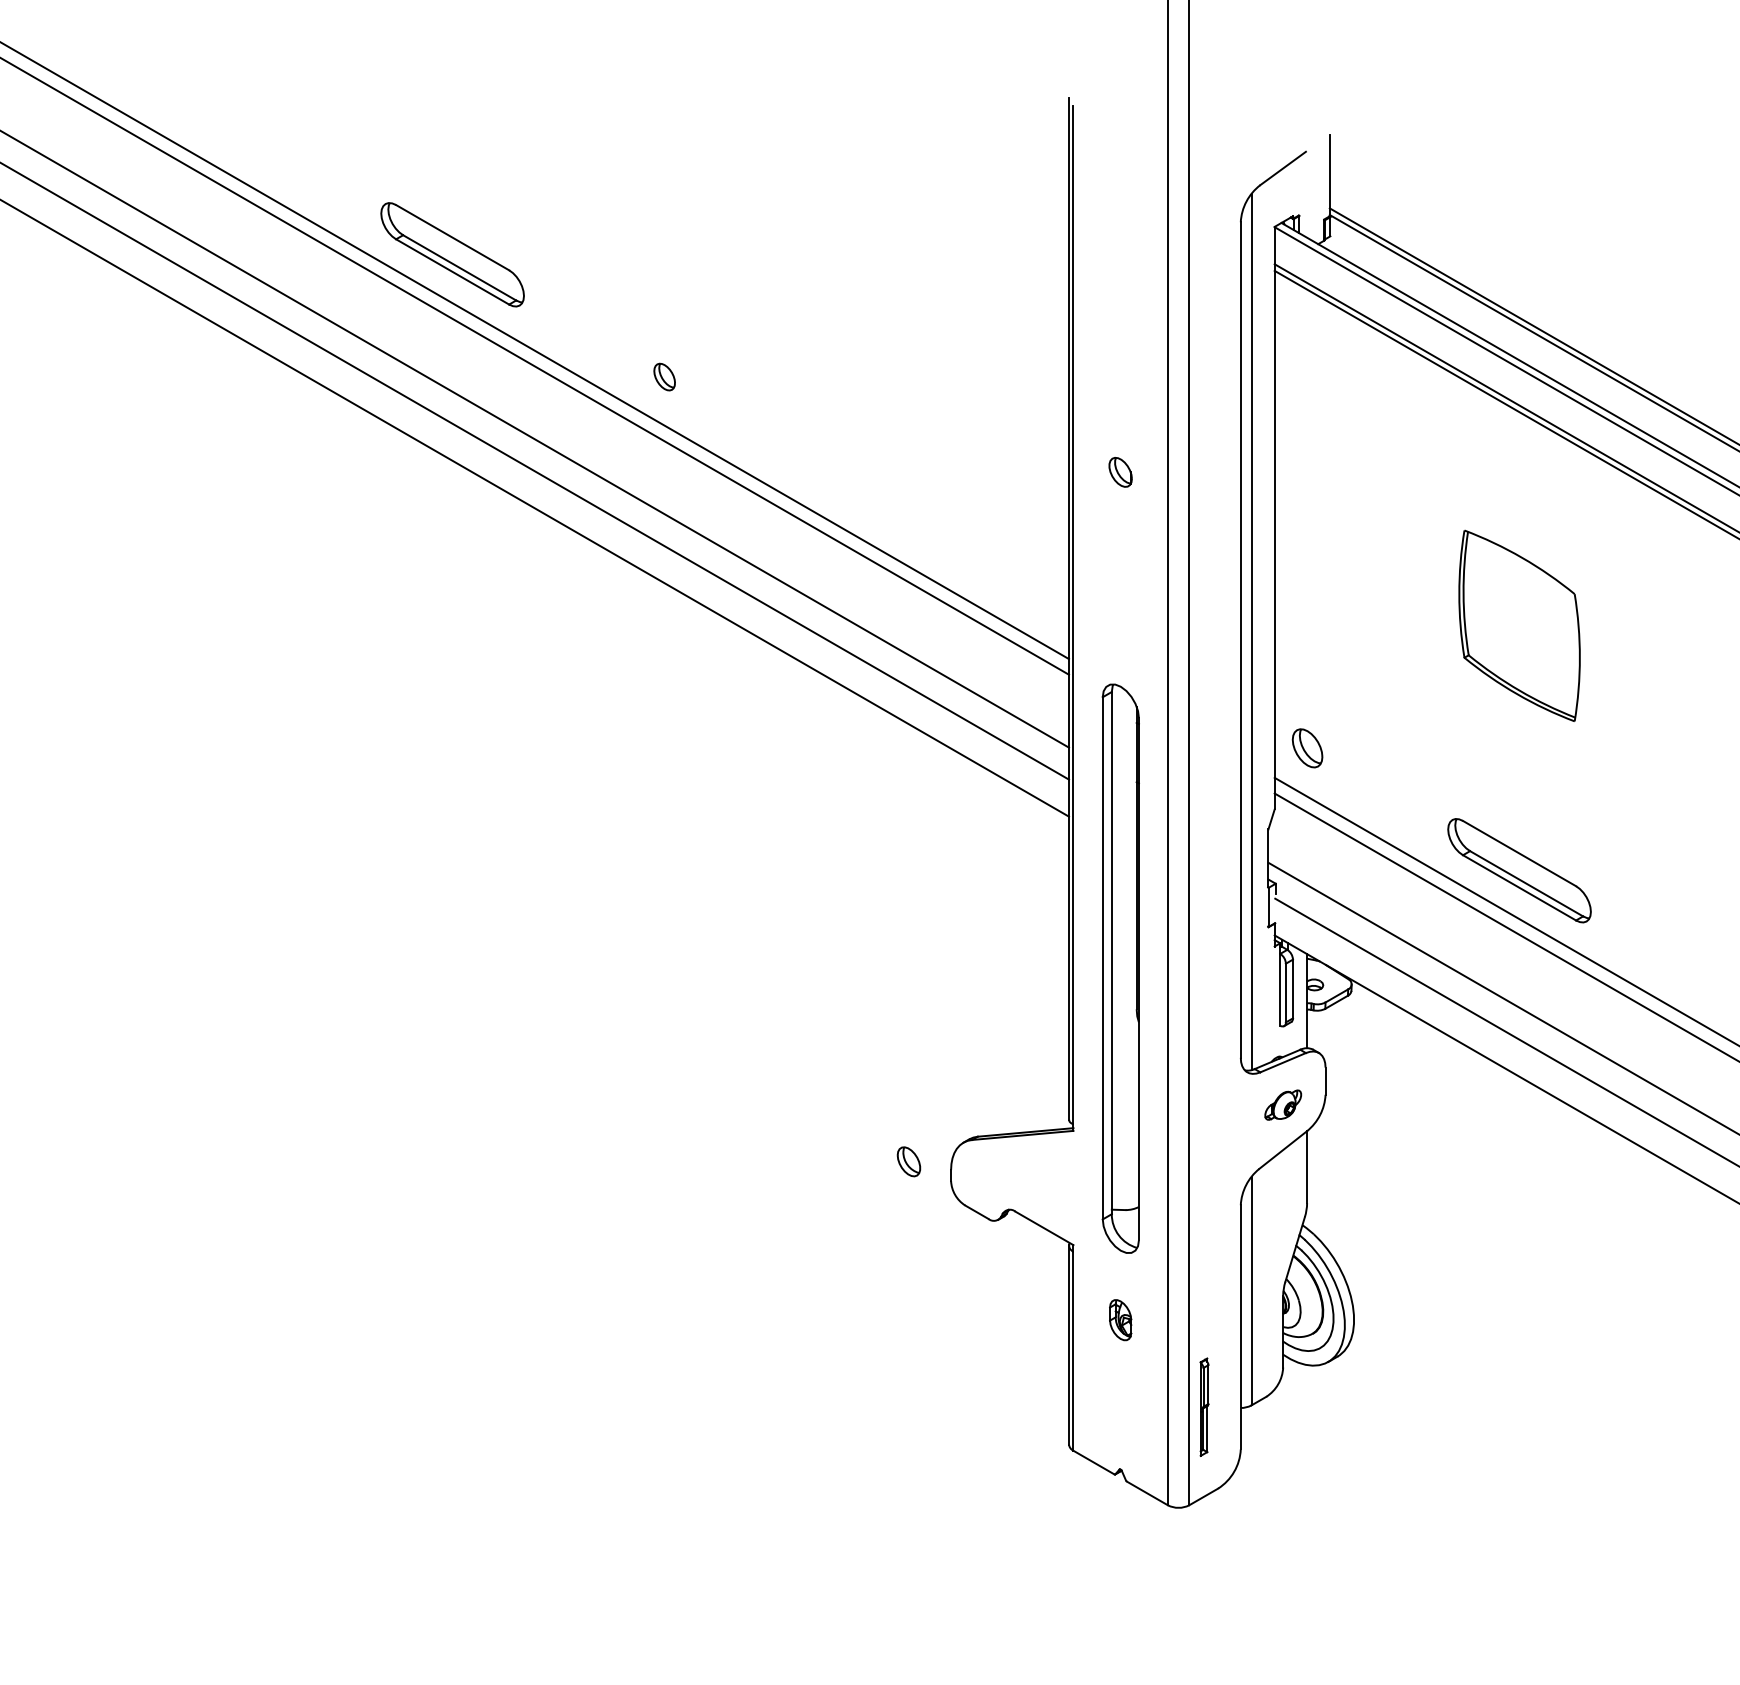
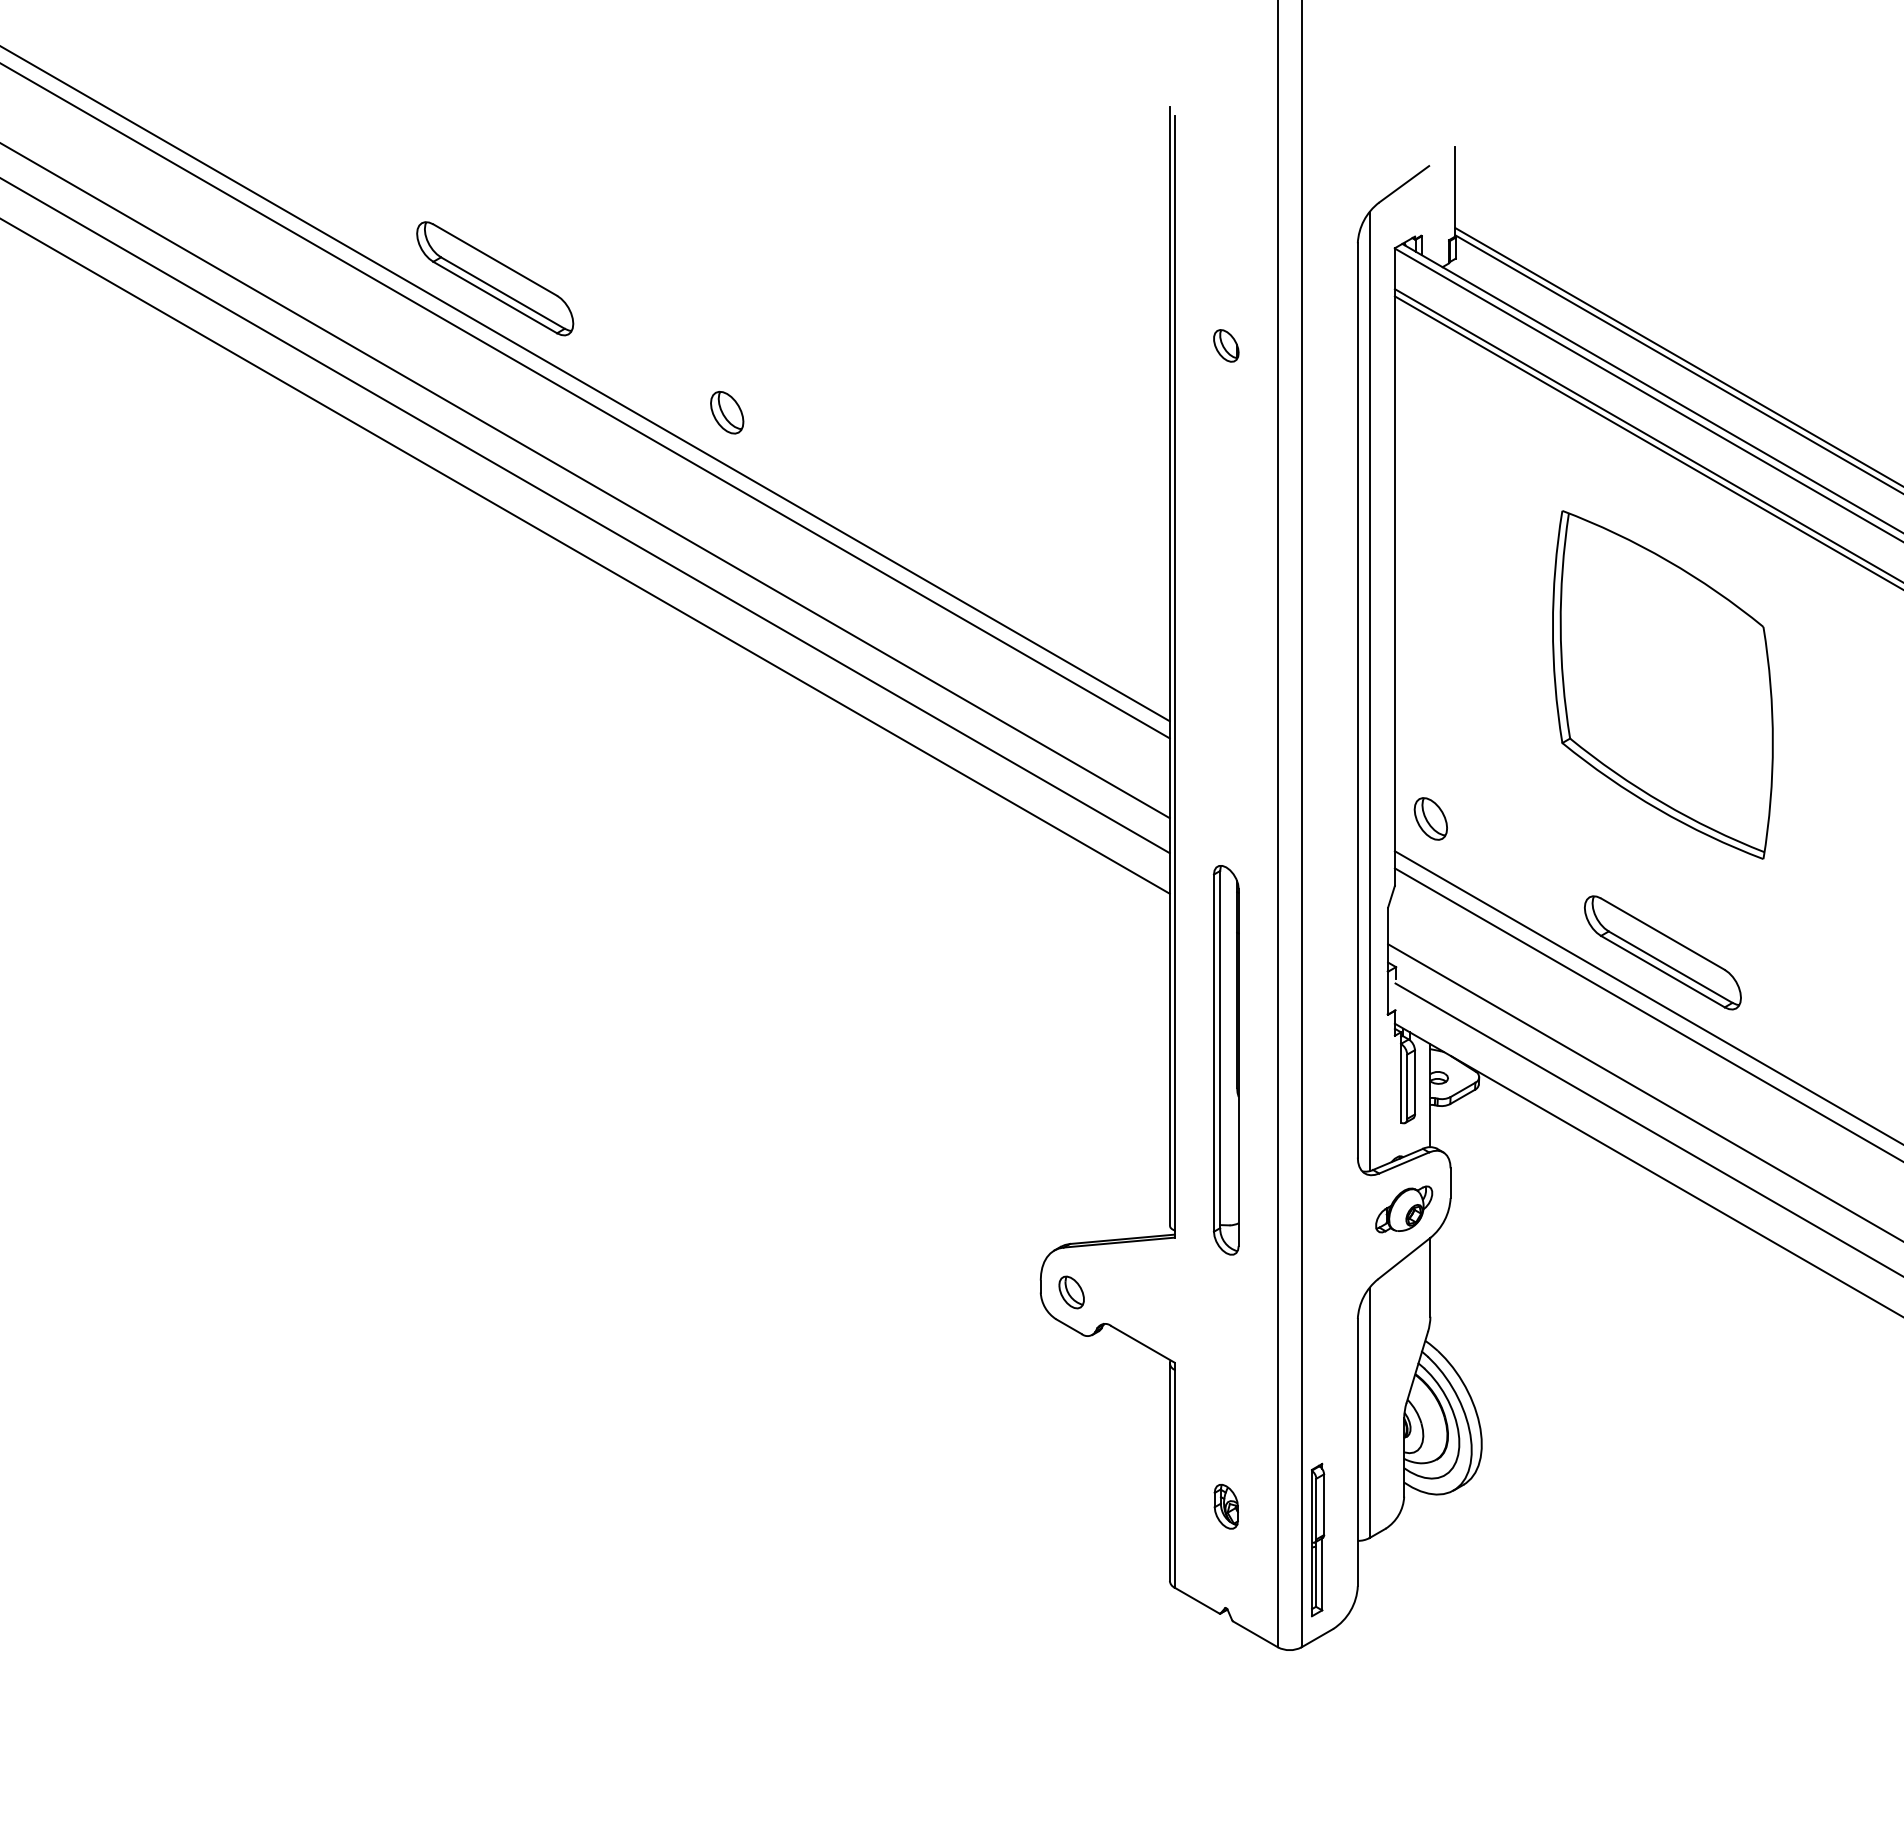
part: (664, 376) -> (727, 412), size x1.43
part: (1120, 471) -> (1226, 345), moved
part: (1519, 625) -> (1662, 684), size x1.67
part: (1119, 969) -> (1225, 1060), size x0.62
part: (1283, 1105) -> (1404, 1209), size x1.43
part: (908, 1161) -> (1071, 1292), moved
part: (1119, 1319) -> (1225, 1506), moved
part: (1204, 1406) -> (1318, 1539), size x1.43

